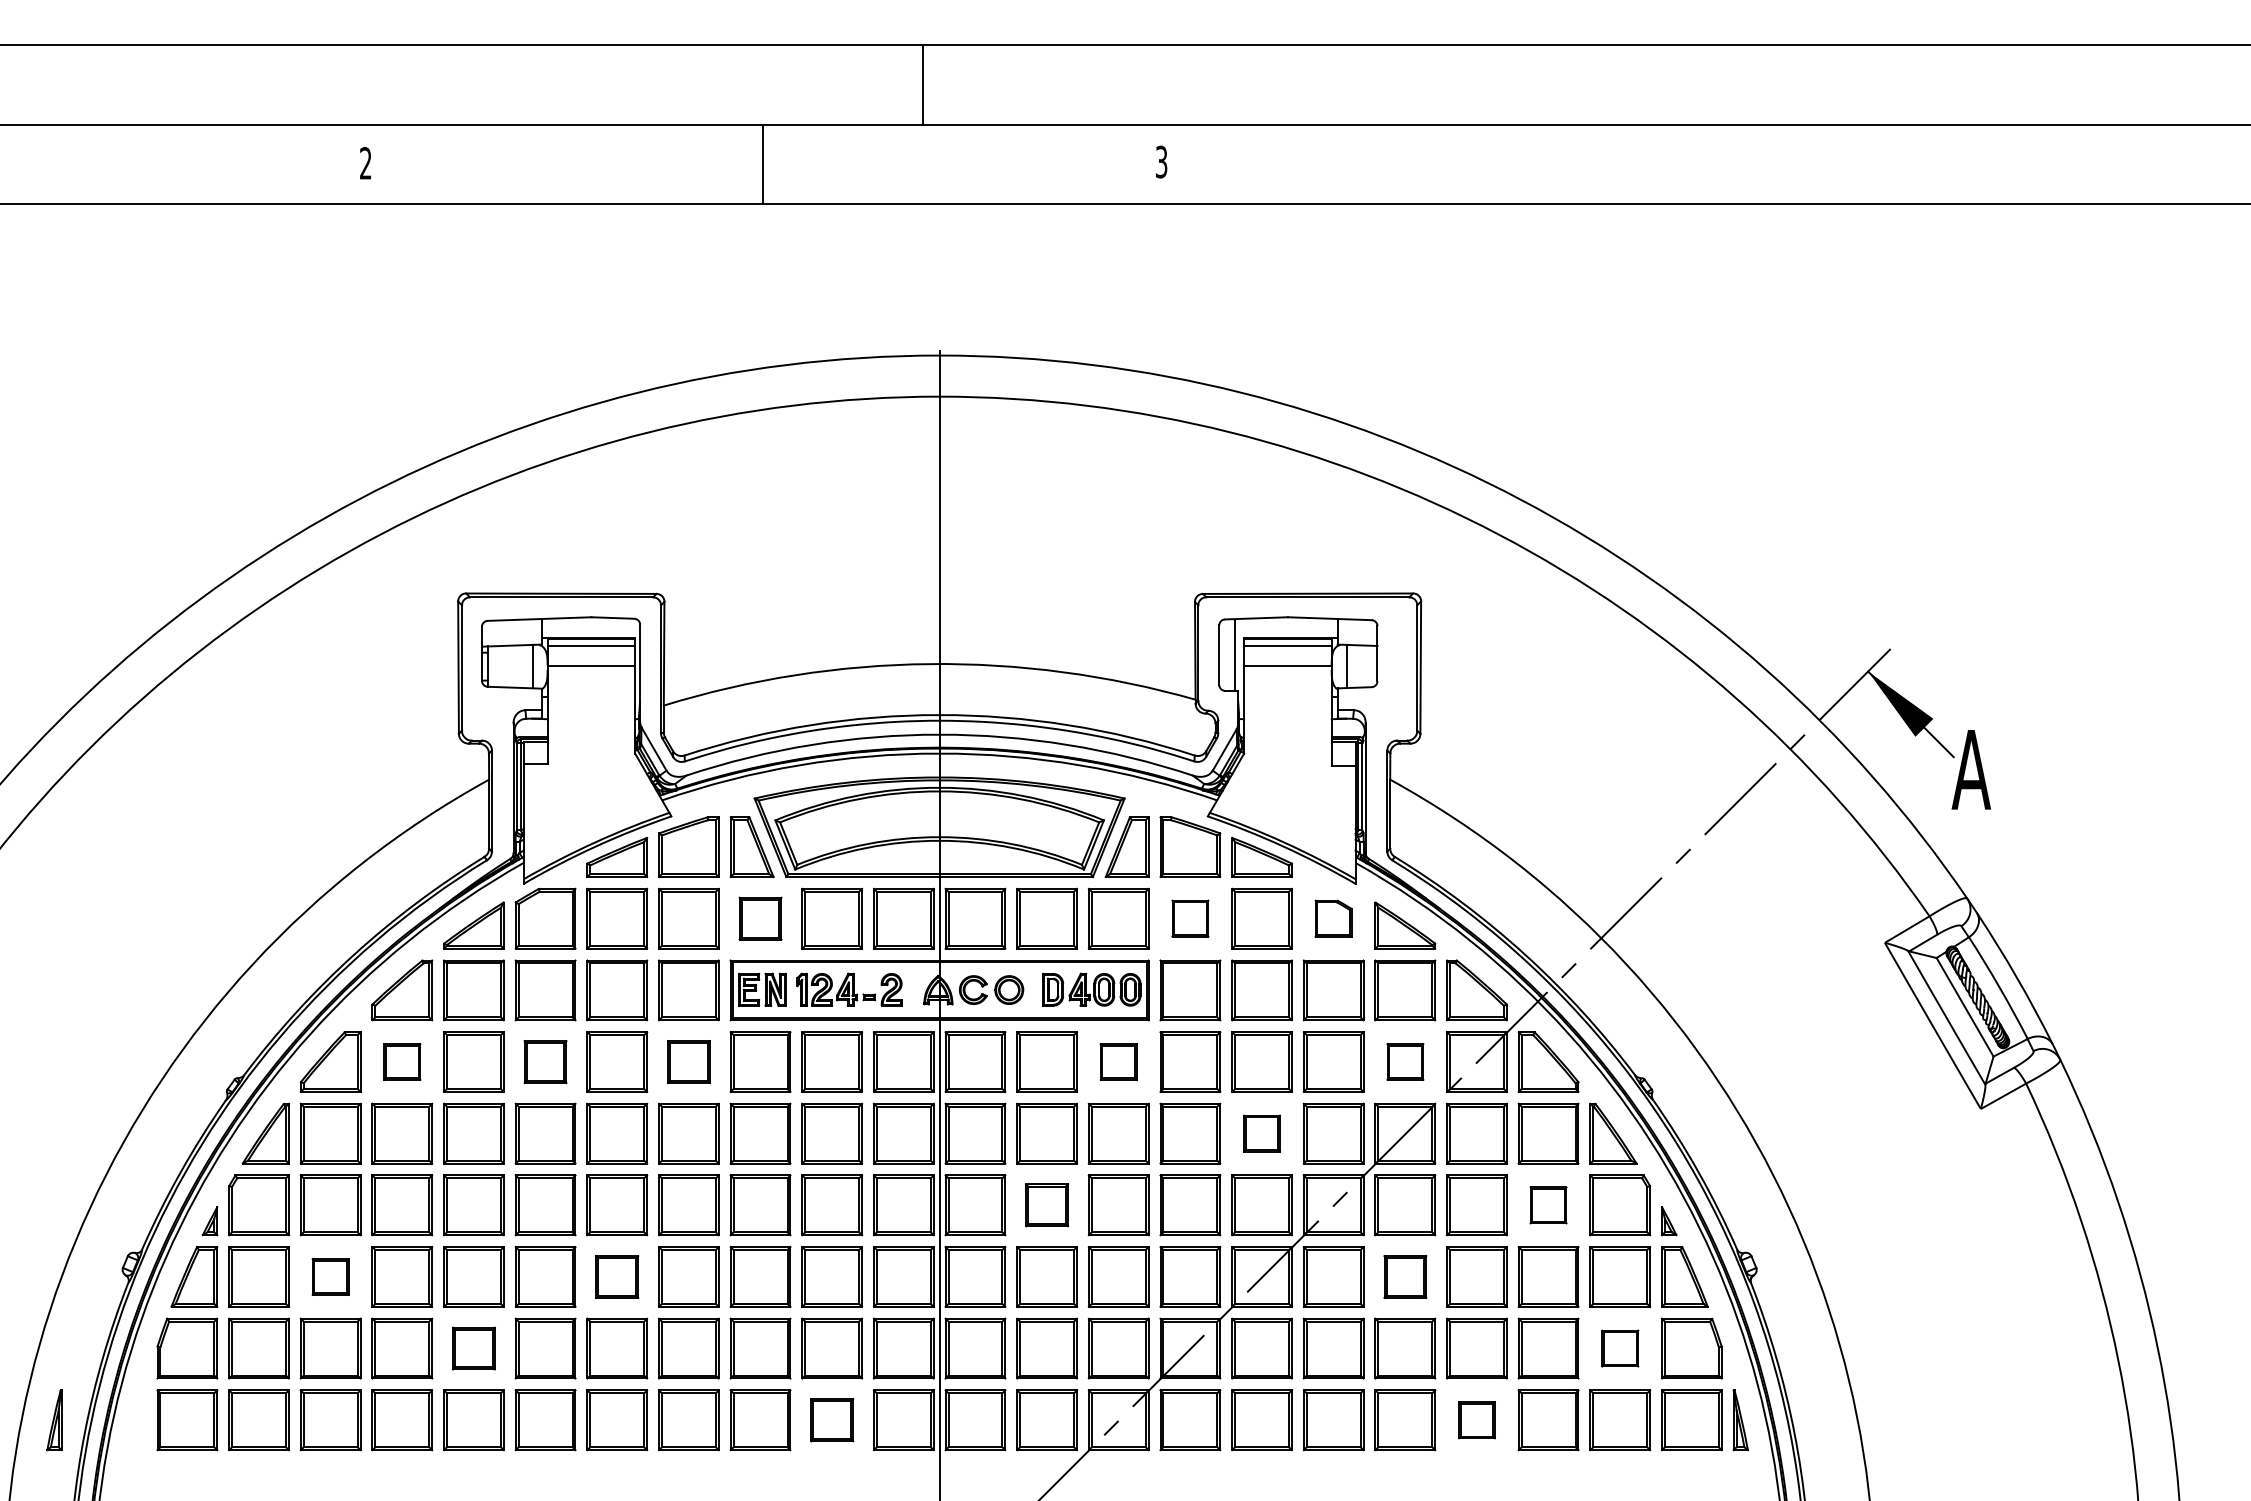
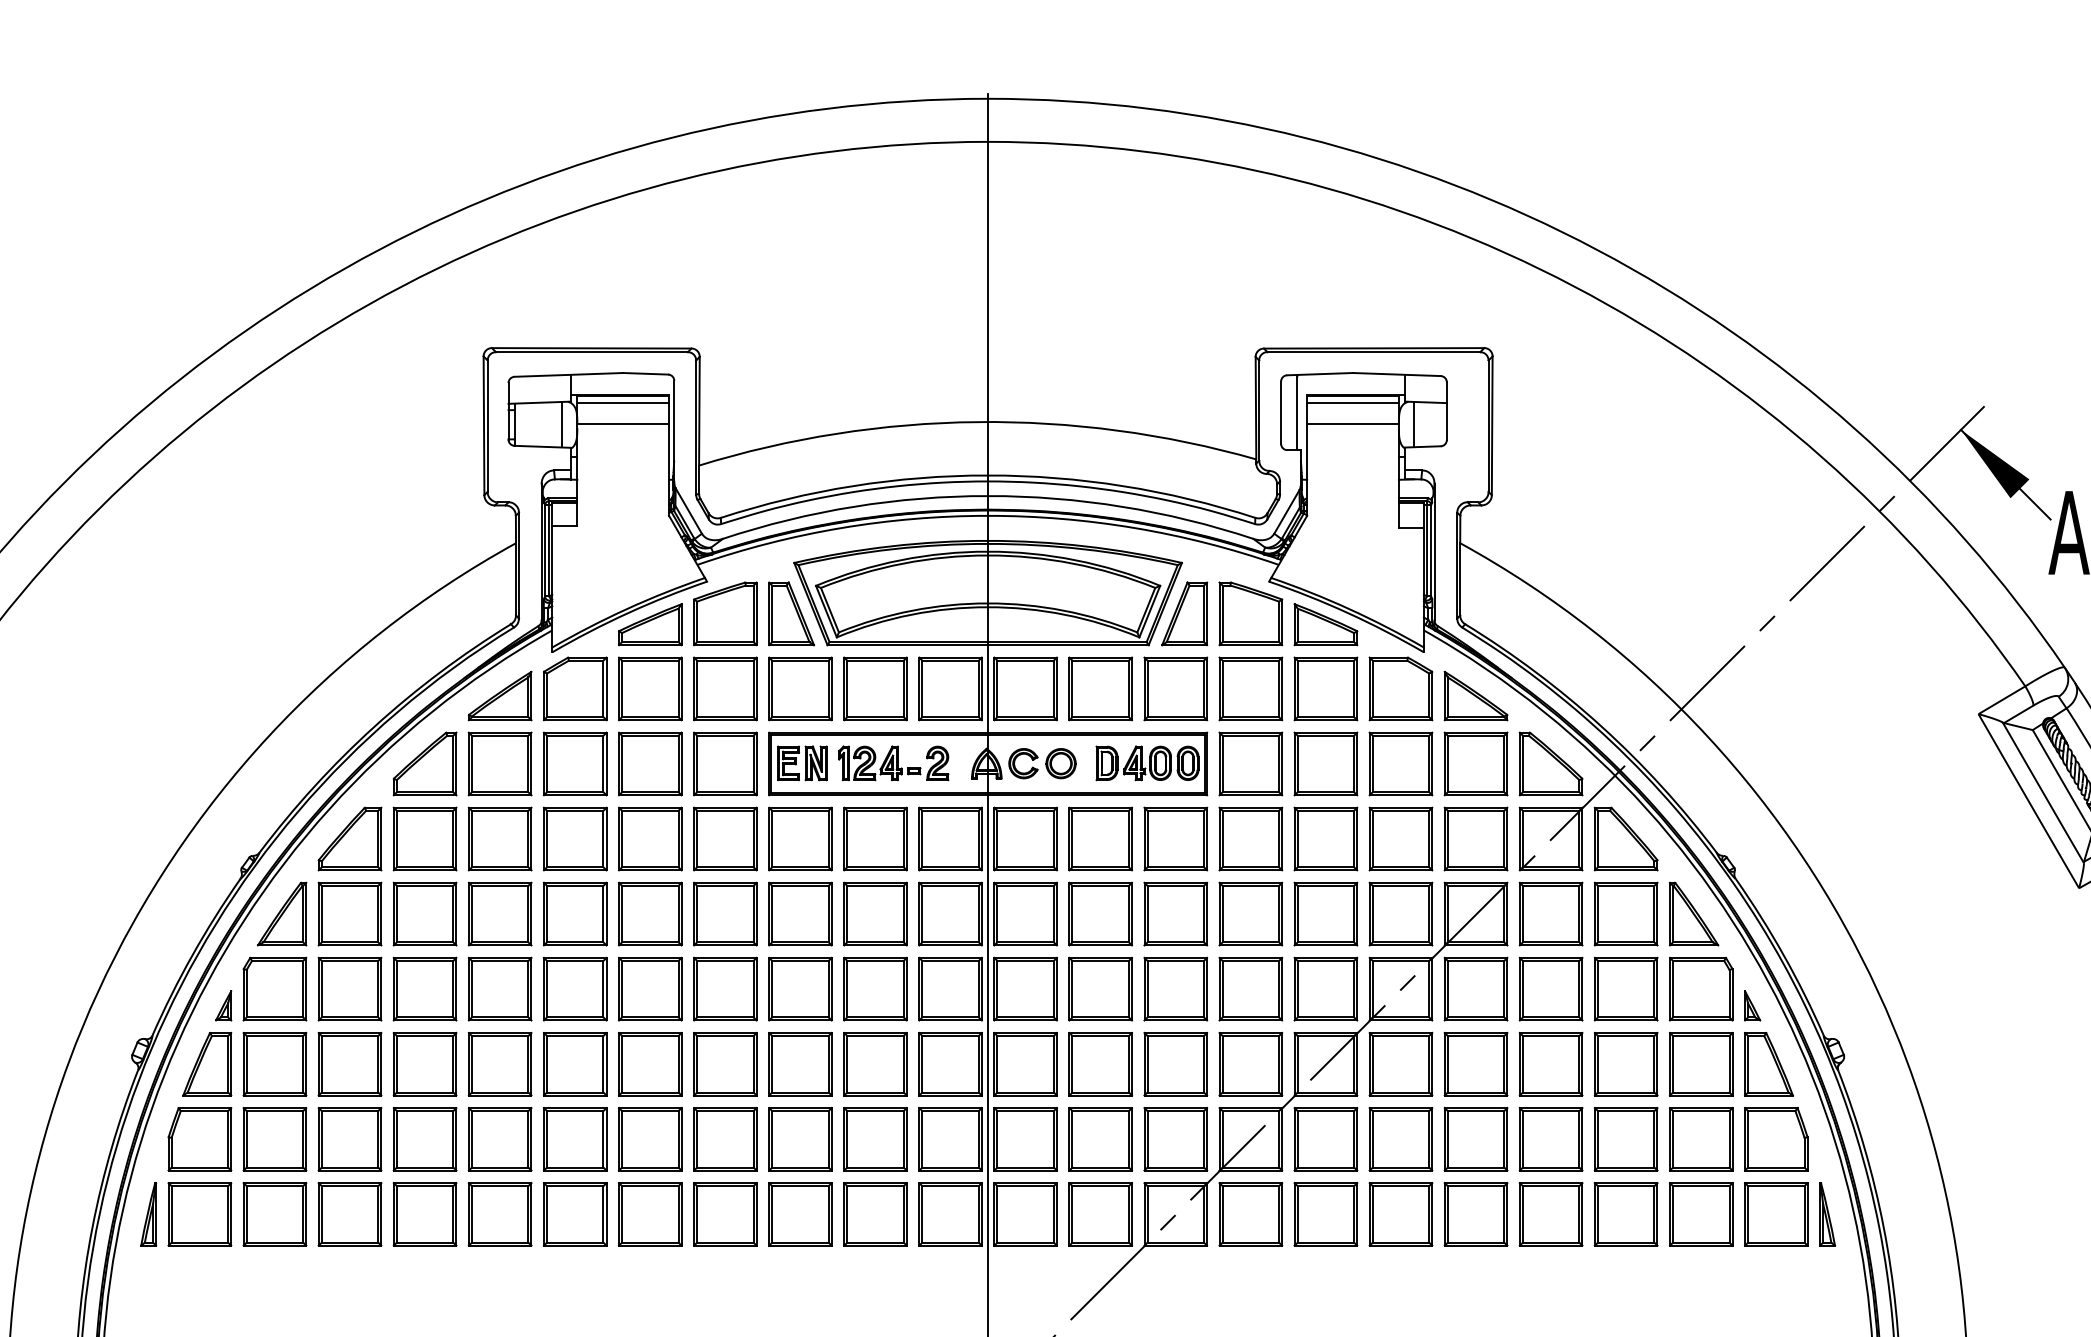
part: (760, 918) -> (800, 688), size x1.43
part: (1190, 918) -> (1250, 688), size x1.67
part: (1333, 918) -> (1400, 688), size x1.67
part: (402, 1061) -> (425, 838), size x1.67
part: (545, 1061) -> (575, 838), size x1.43
part: (688, 1061) -> (724, 838), size x1.43
part: (1118, 1061) -> (1175, 838), size x1.67
part: (1405, 1061) -> (1476, 838), size x1.67
part: (1261, 1133) -> (1325, 913), size x1.67
part: (1046, 1205) -> (1100, 989), size x1.43
part: (1548, 1205) -> (1626, 989), size x1.67
part: (330, 1276) -> (349, 1063), size x1.67
part: (617, 1276) -> (650, 1063), size x1.43
part: (1405, 1276) -> (1476, 1063), size x1.43
part: (473, 1348) -> (499, 1139), size x1.43
part: (1620, 1348) -> (1701, 1139), size x1.67
part: (54, 1420) -> (148, 1214), moved
part: (832, 1420) -> (875, 1214), size x1.43
part: (1476, 1420) -> (1550, 1214), size x1.67

